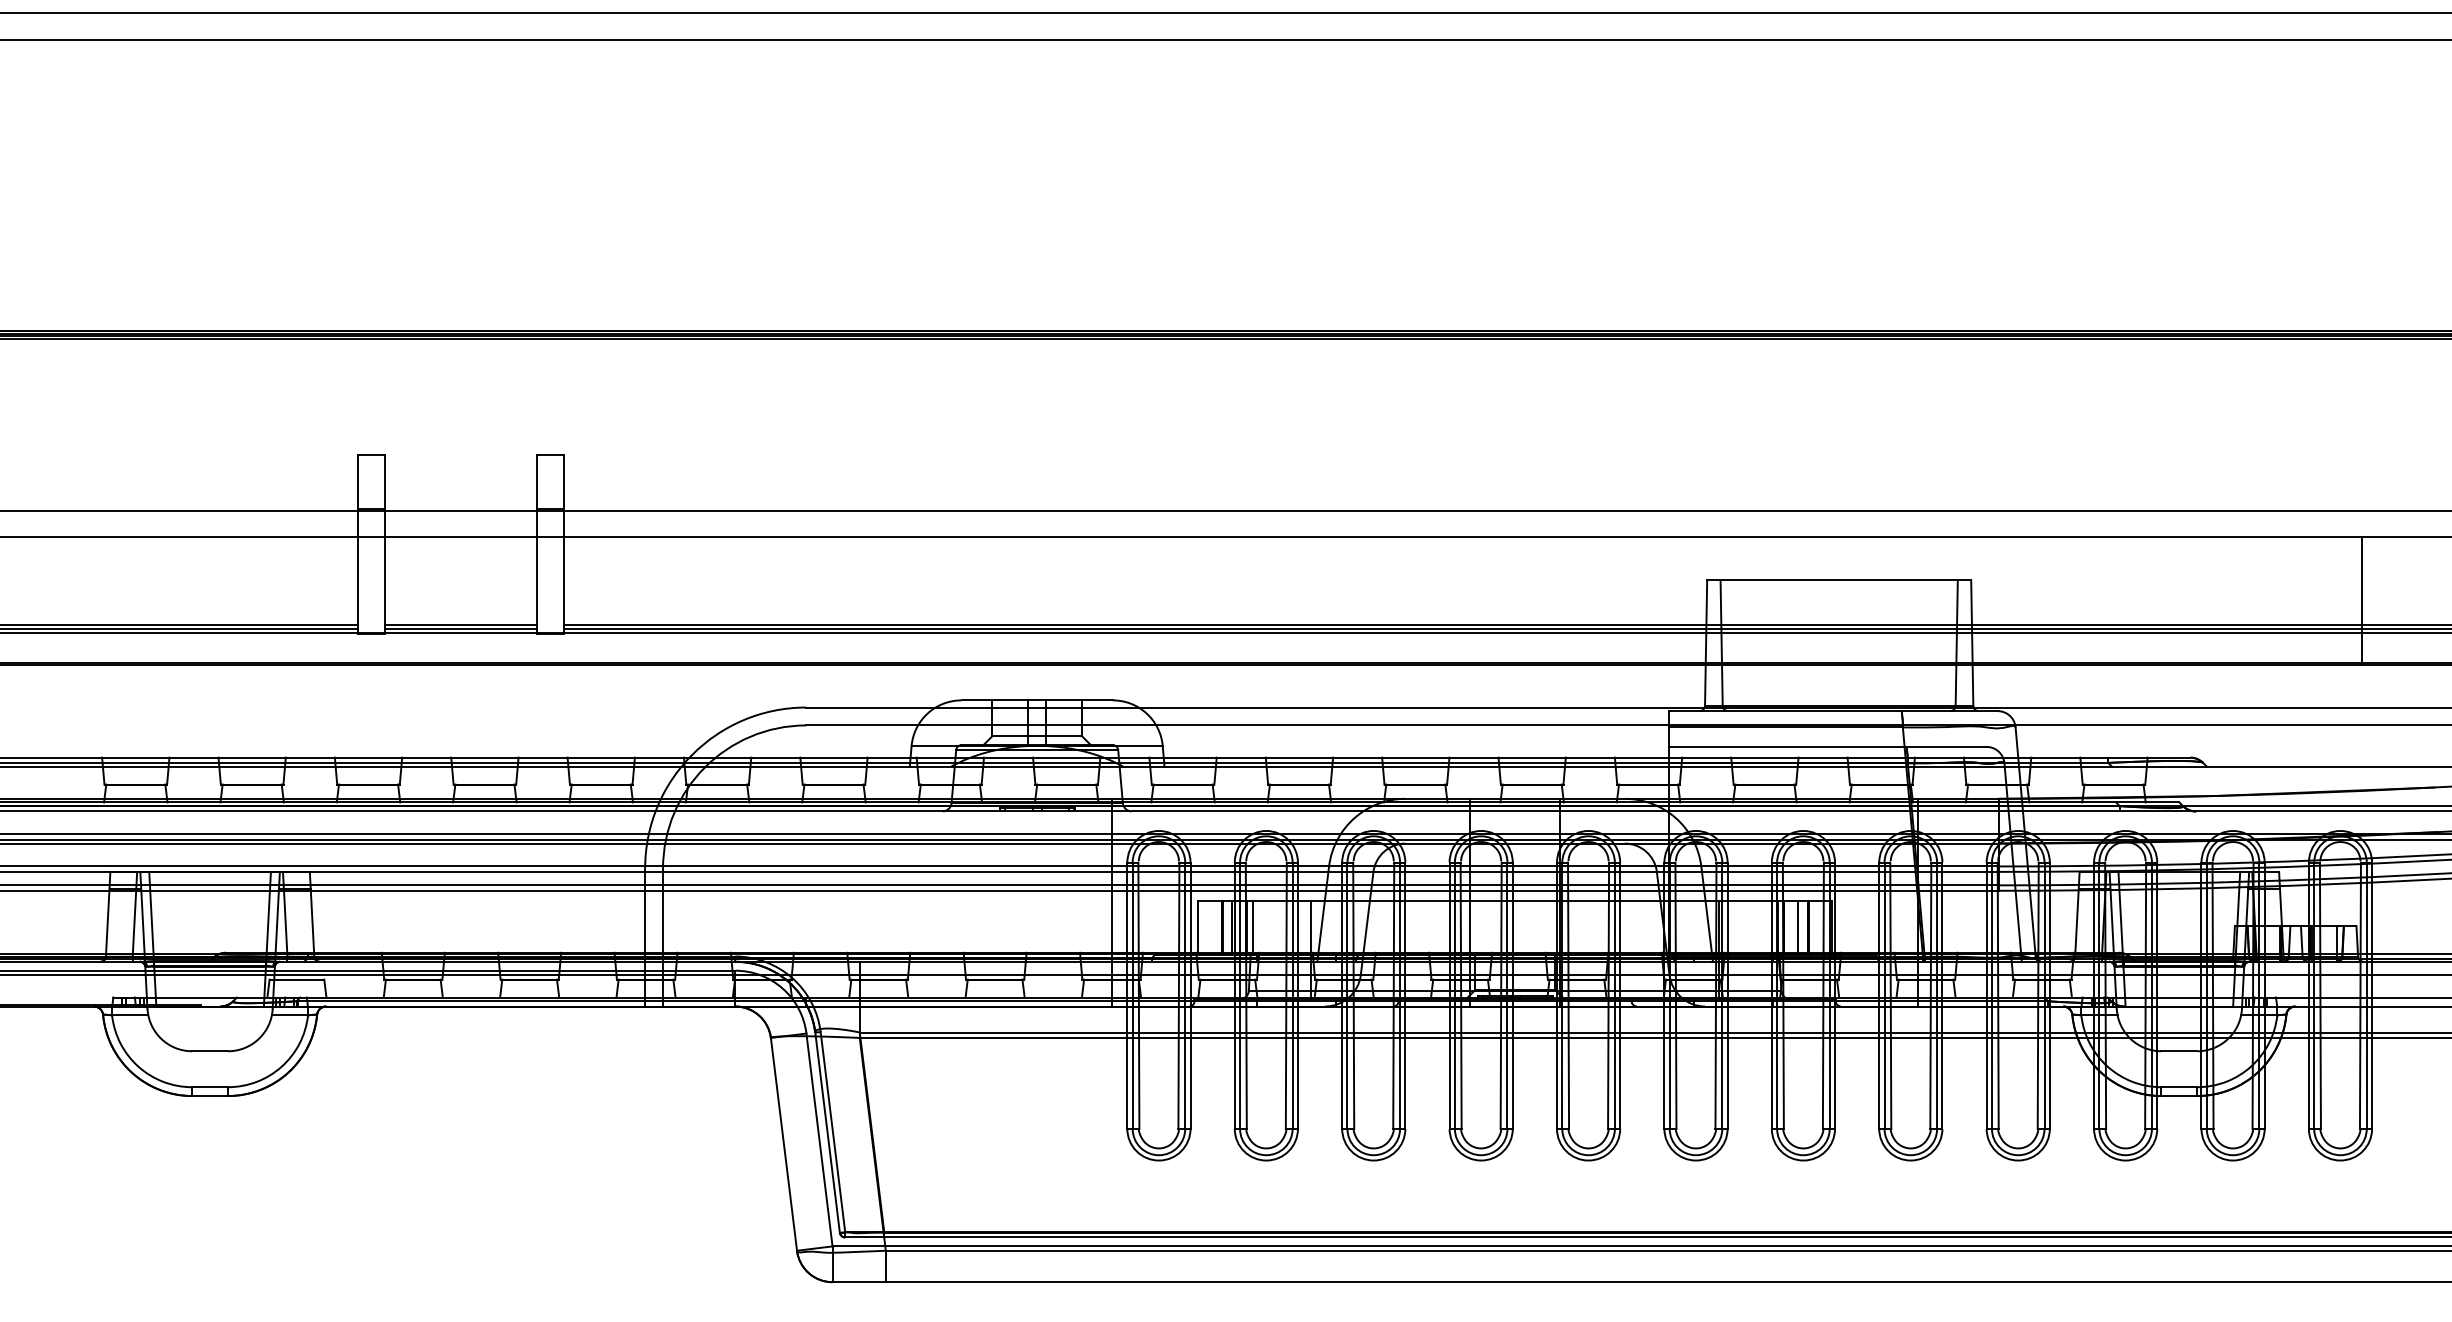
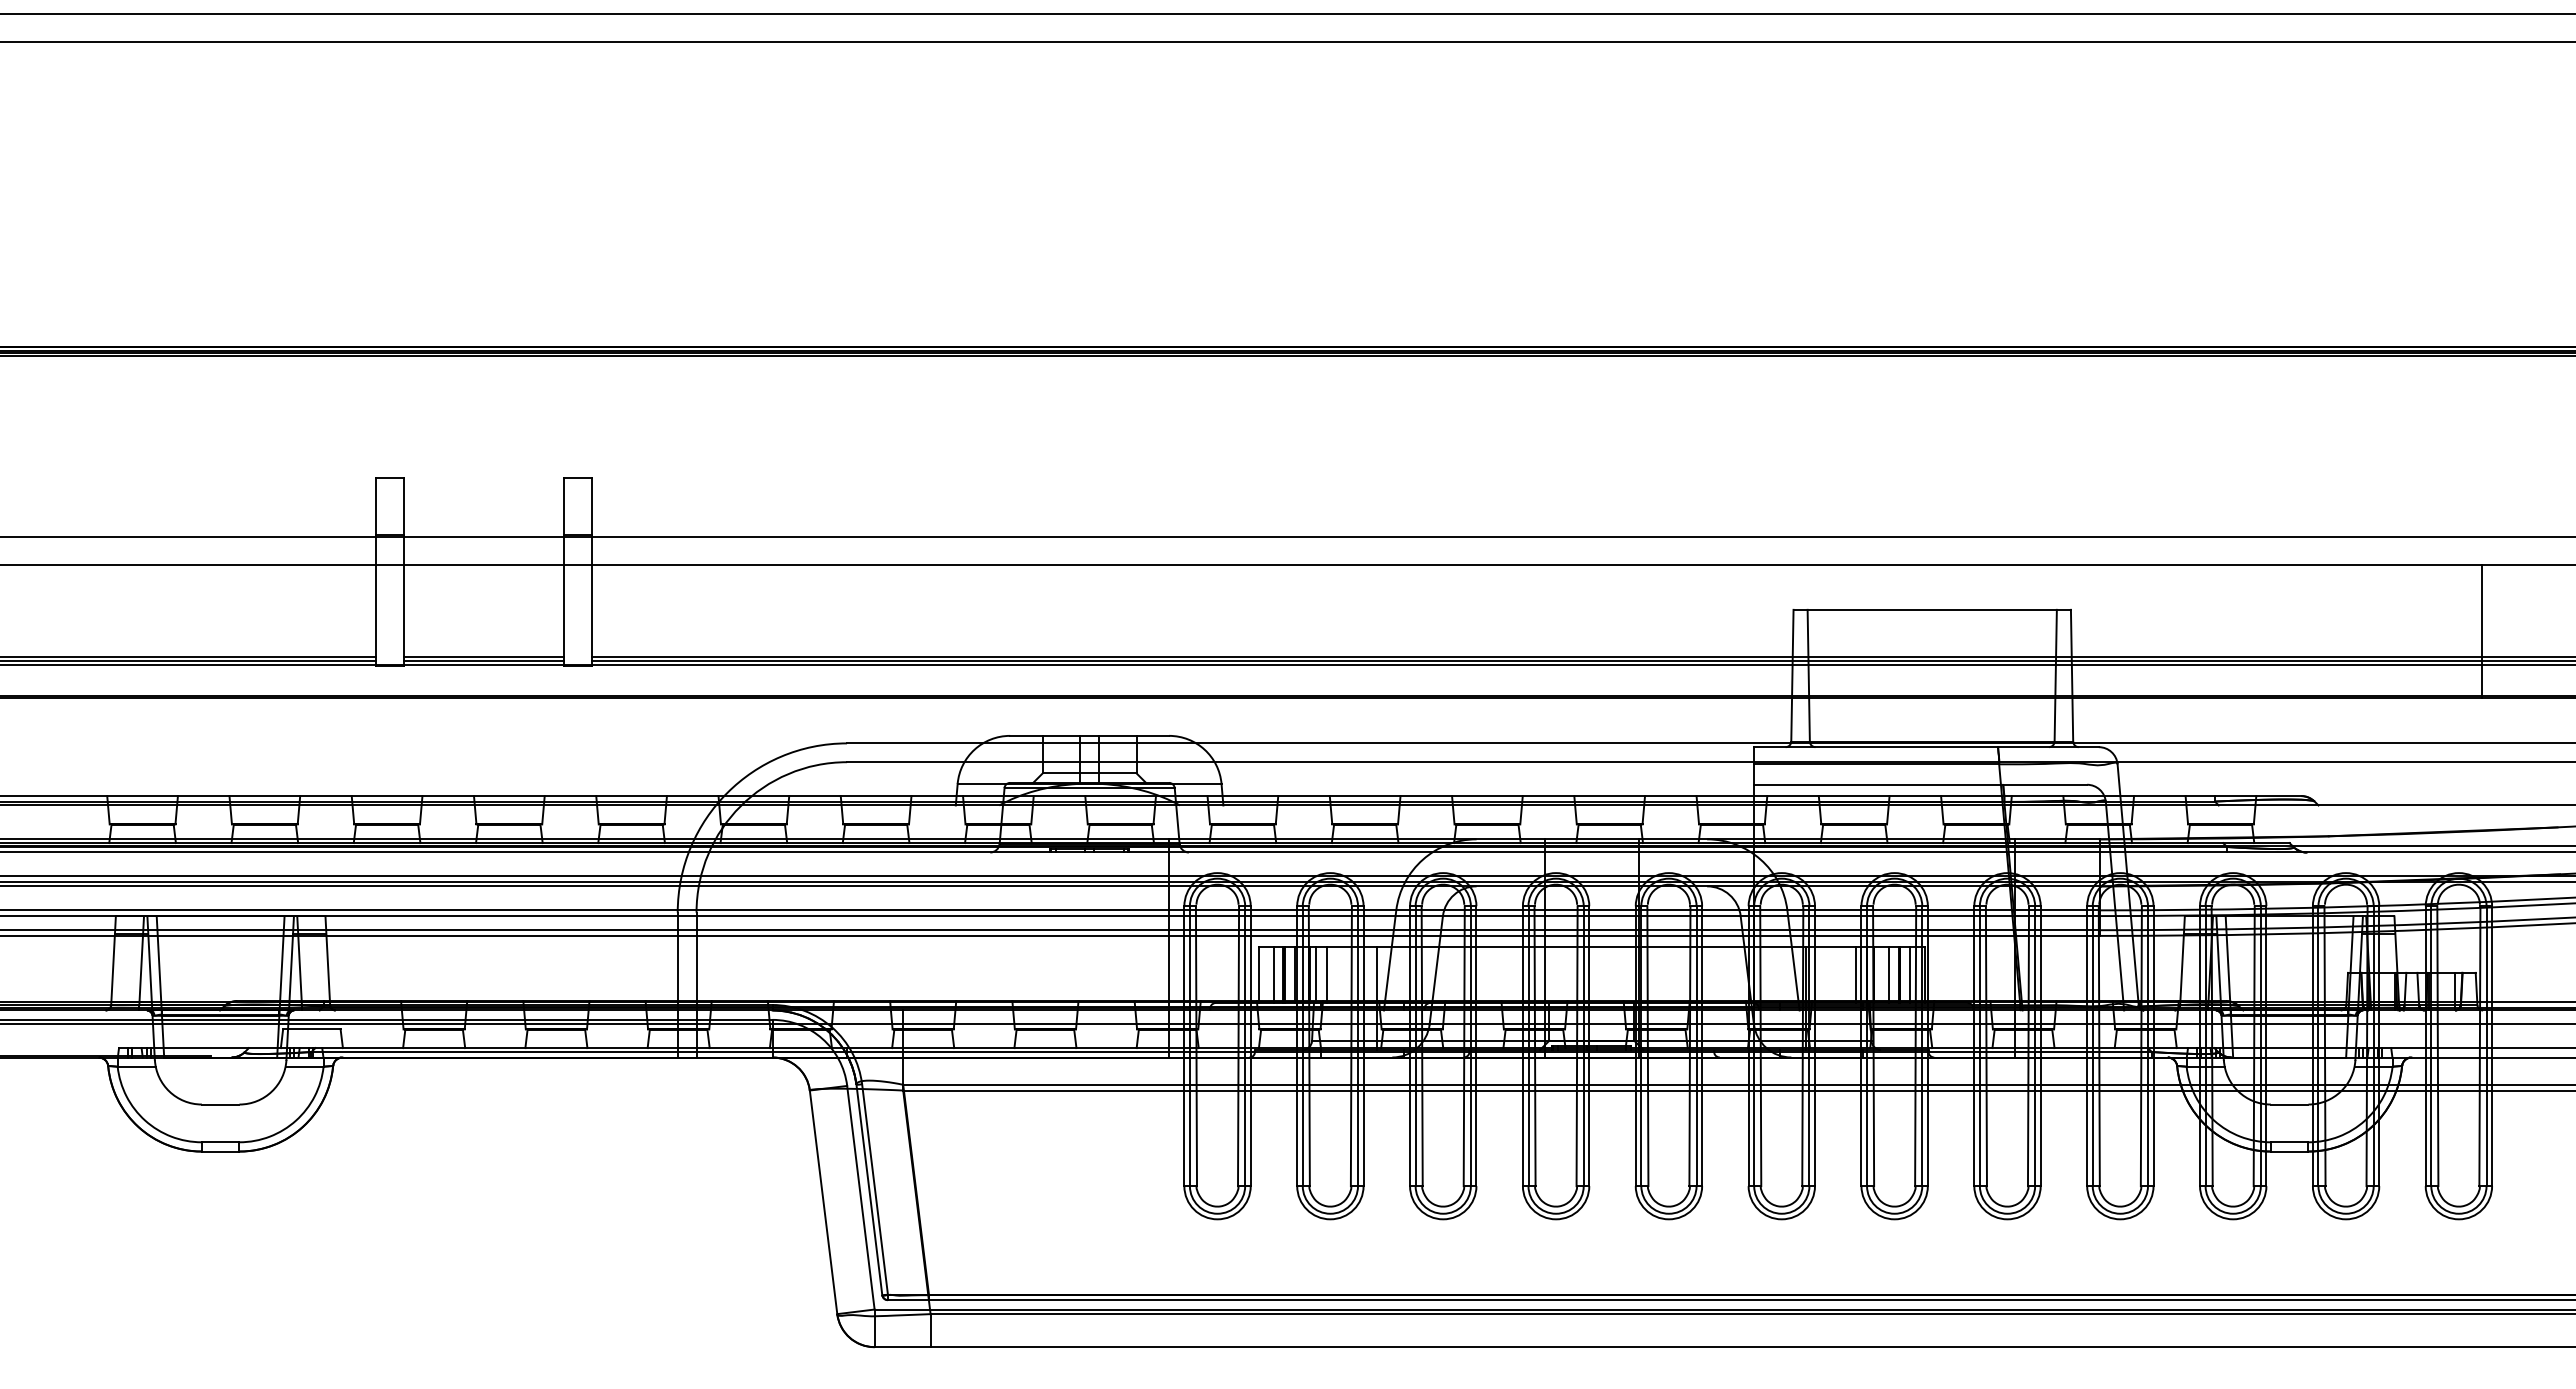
line: (1212, 927) -> (1273, 974), added
line: (1263, 927) -> (1327, 974), added
line: (1767, 927) -> (1856, 974), added
line: (1817, 927) -> (1909, 974), added

